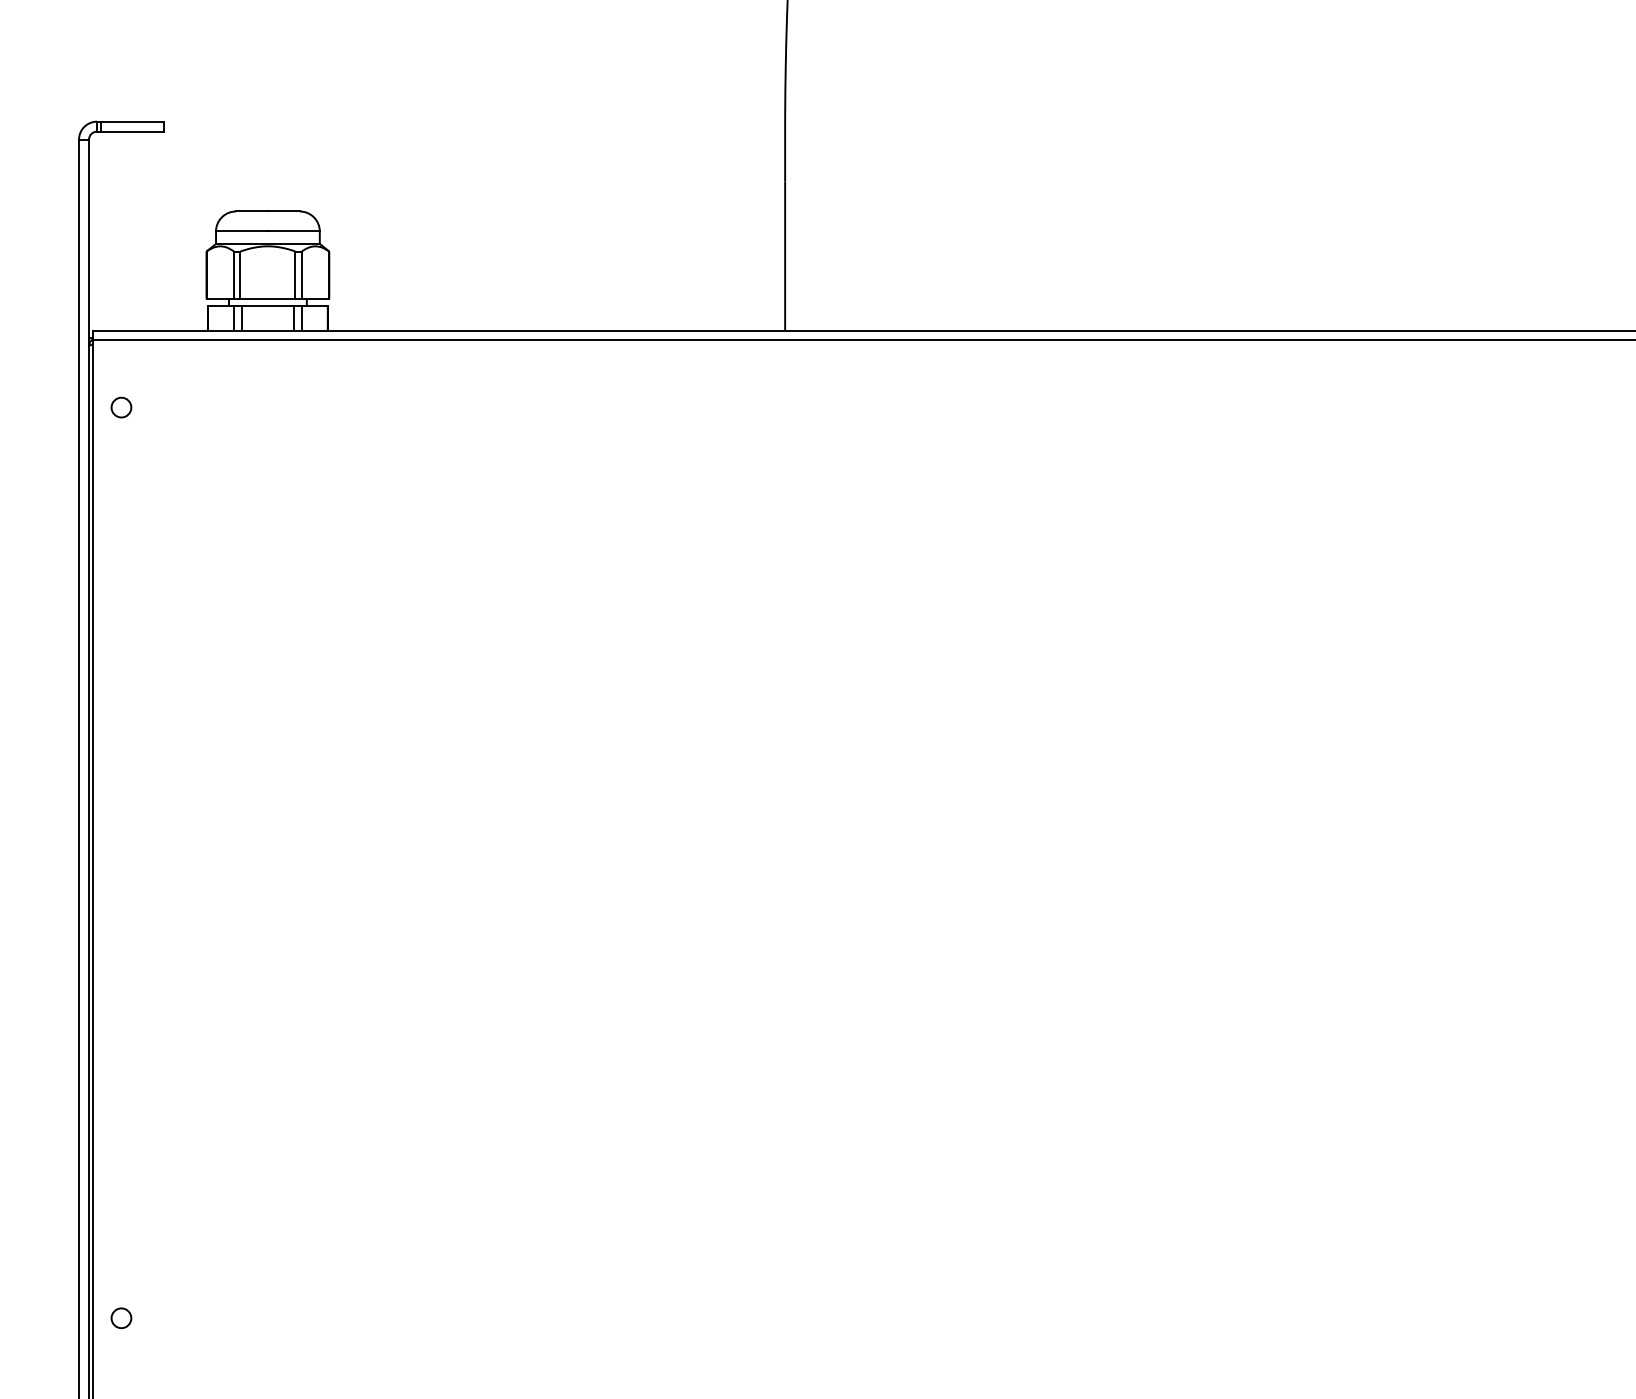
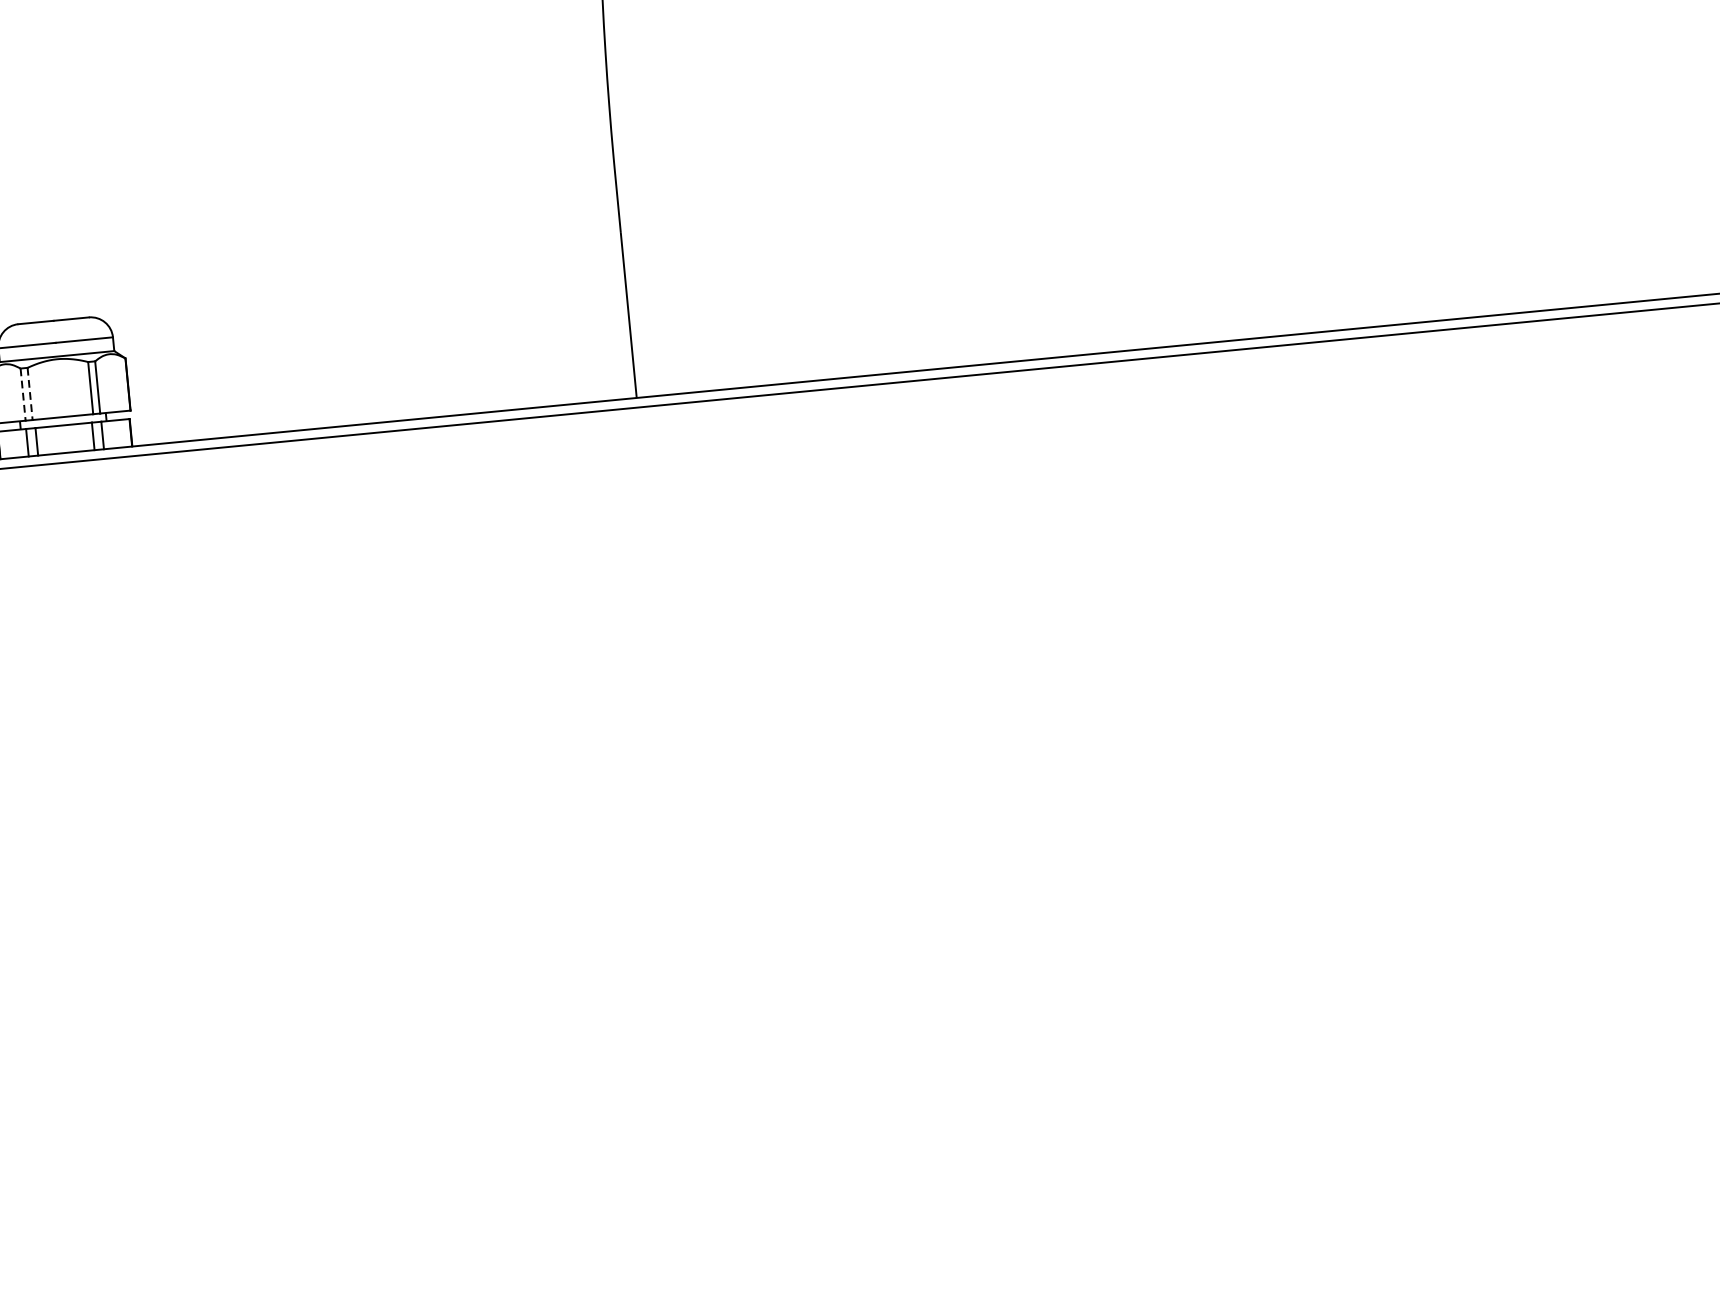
line: (234, 275) -> (23, 394), solid -> dashed
line: (240, 275) -> (30, 394), solid -> dashed

